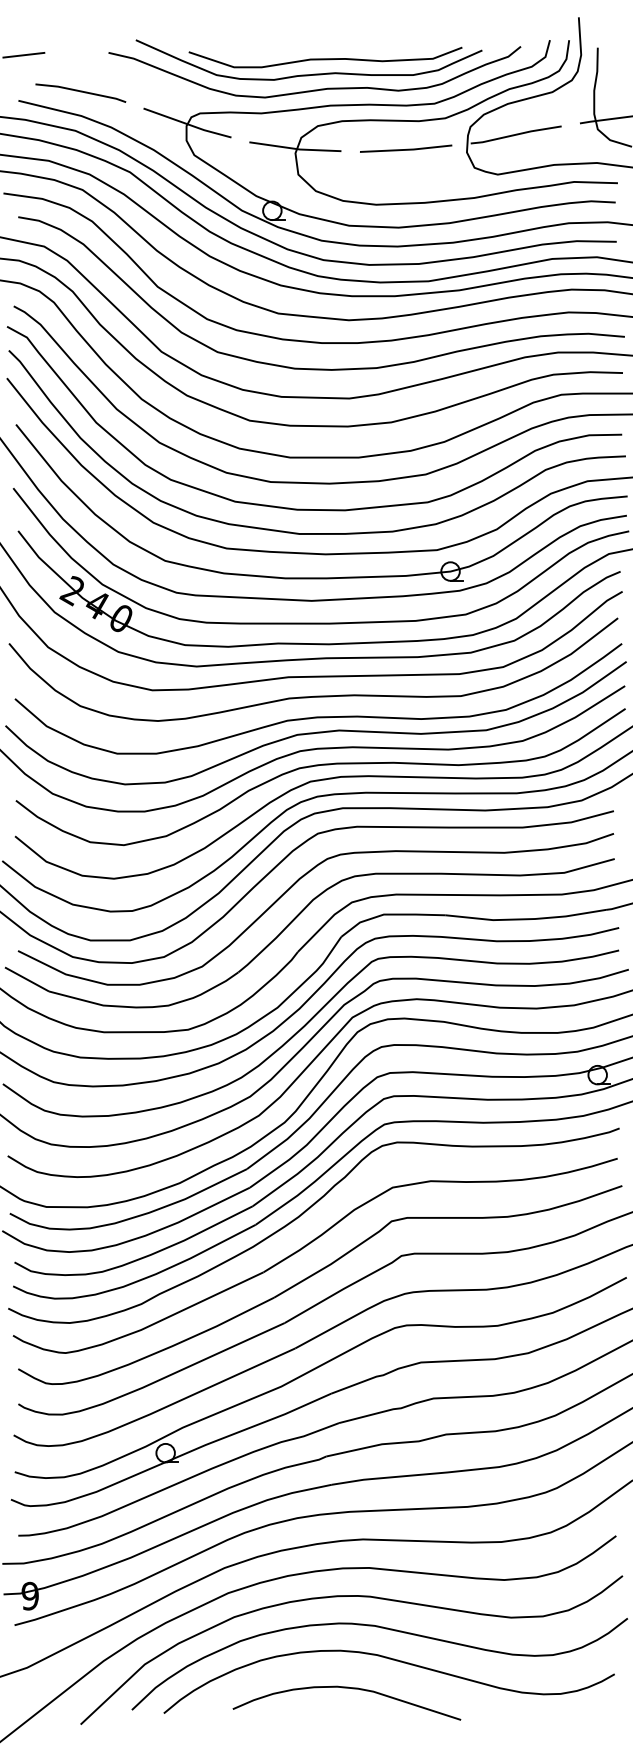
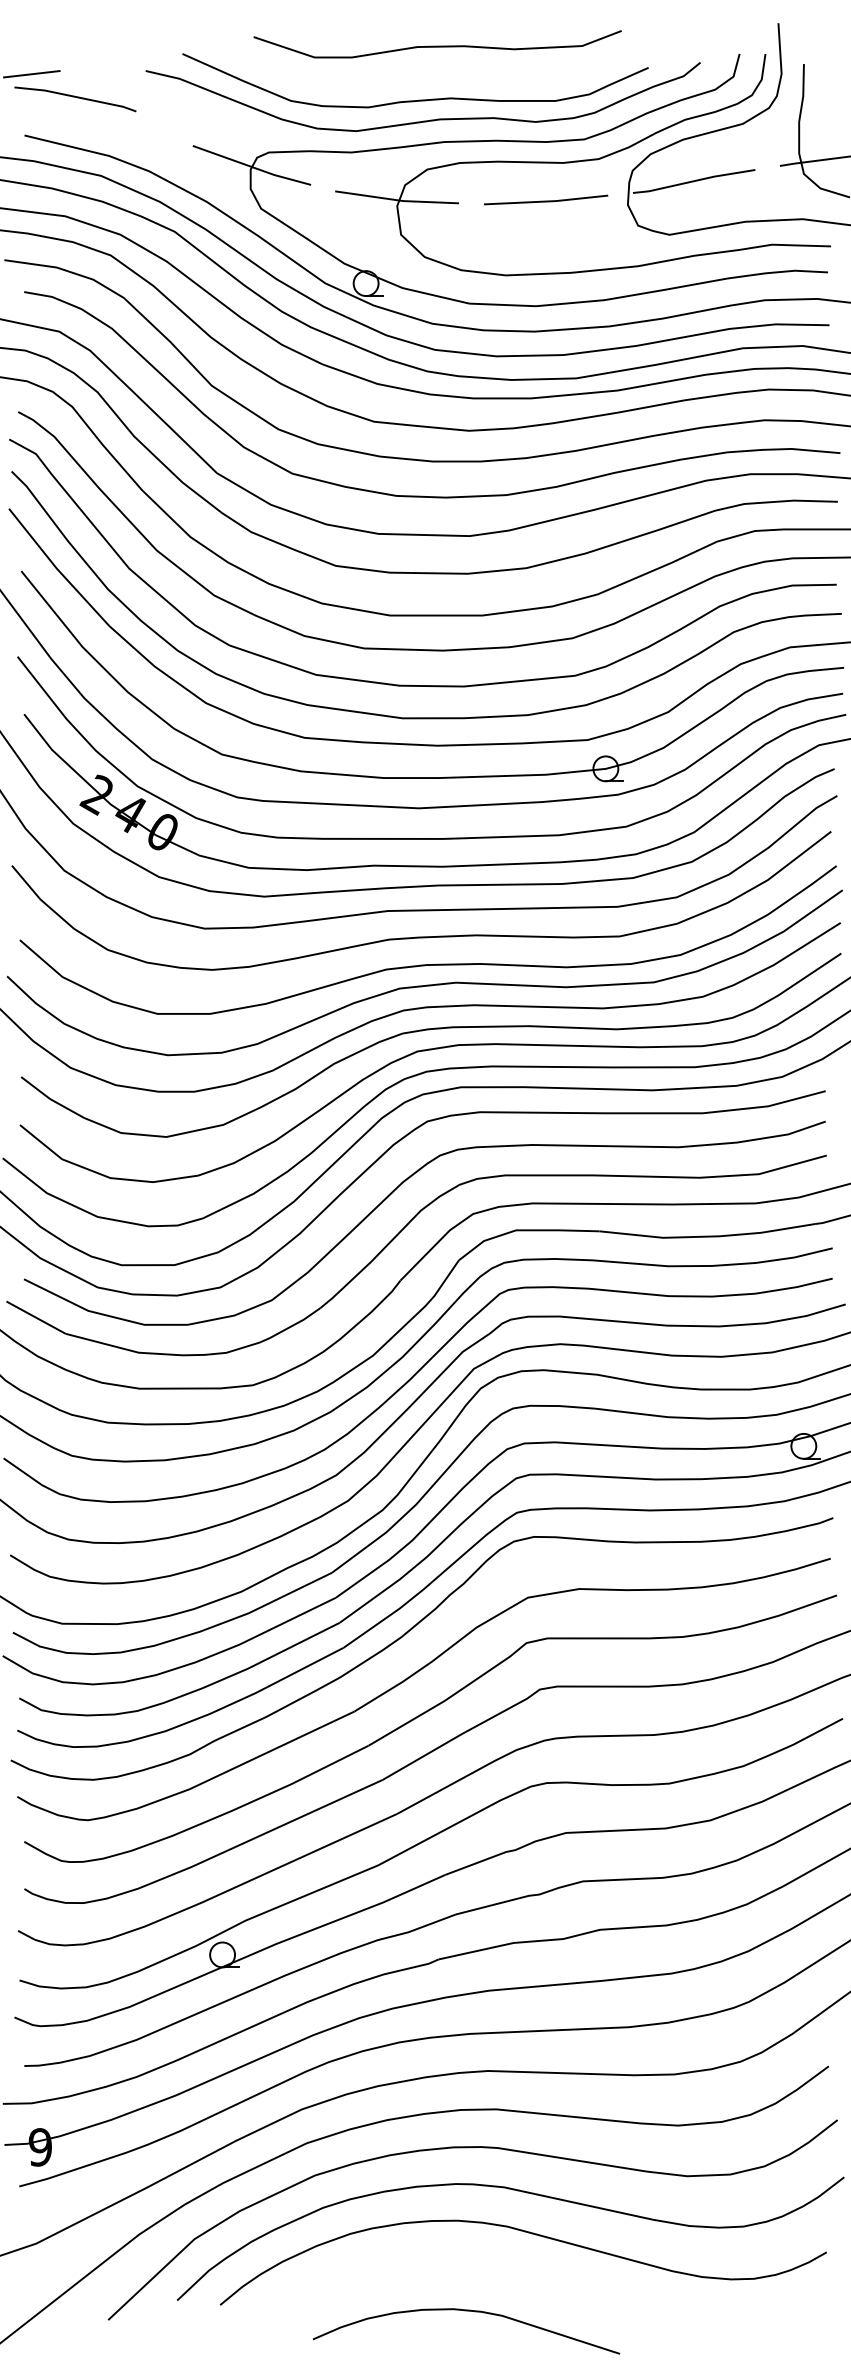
curve: (325, 58) -> (437, 45), moved
line: (80, 91) -> (75, 97), moved
curve: (346, 1688) -> (466, 2311), moved

